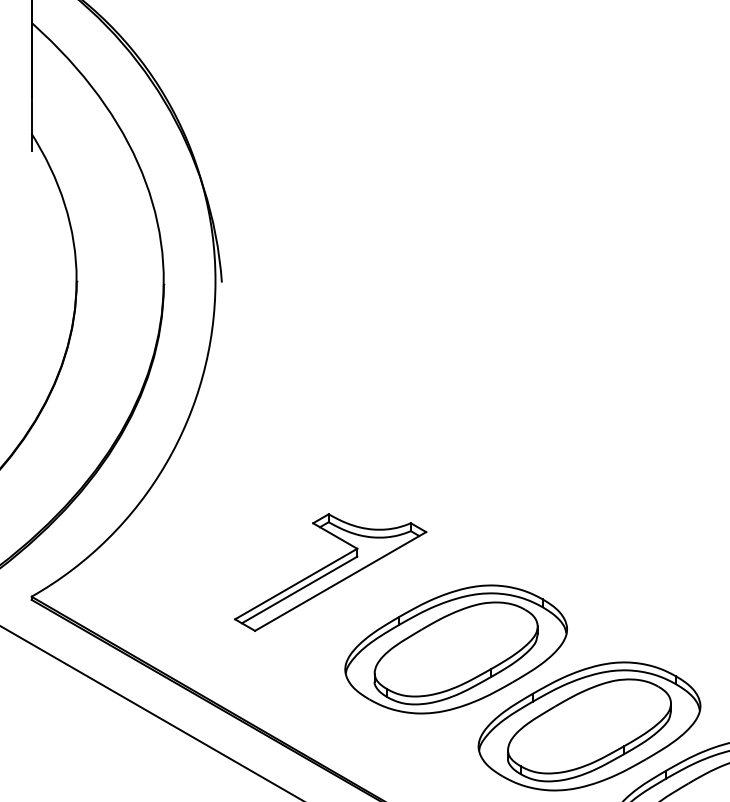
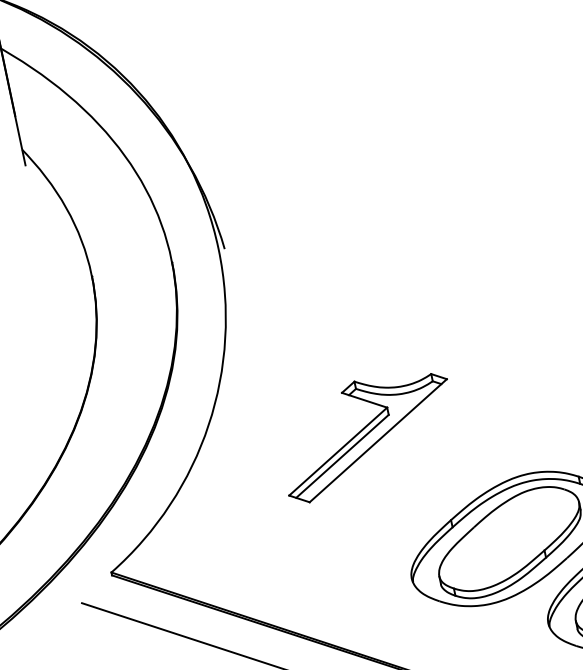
part: (330, 572) -> (367, 434), moved

